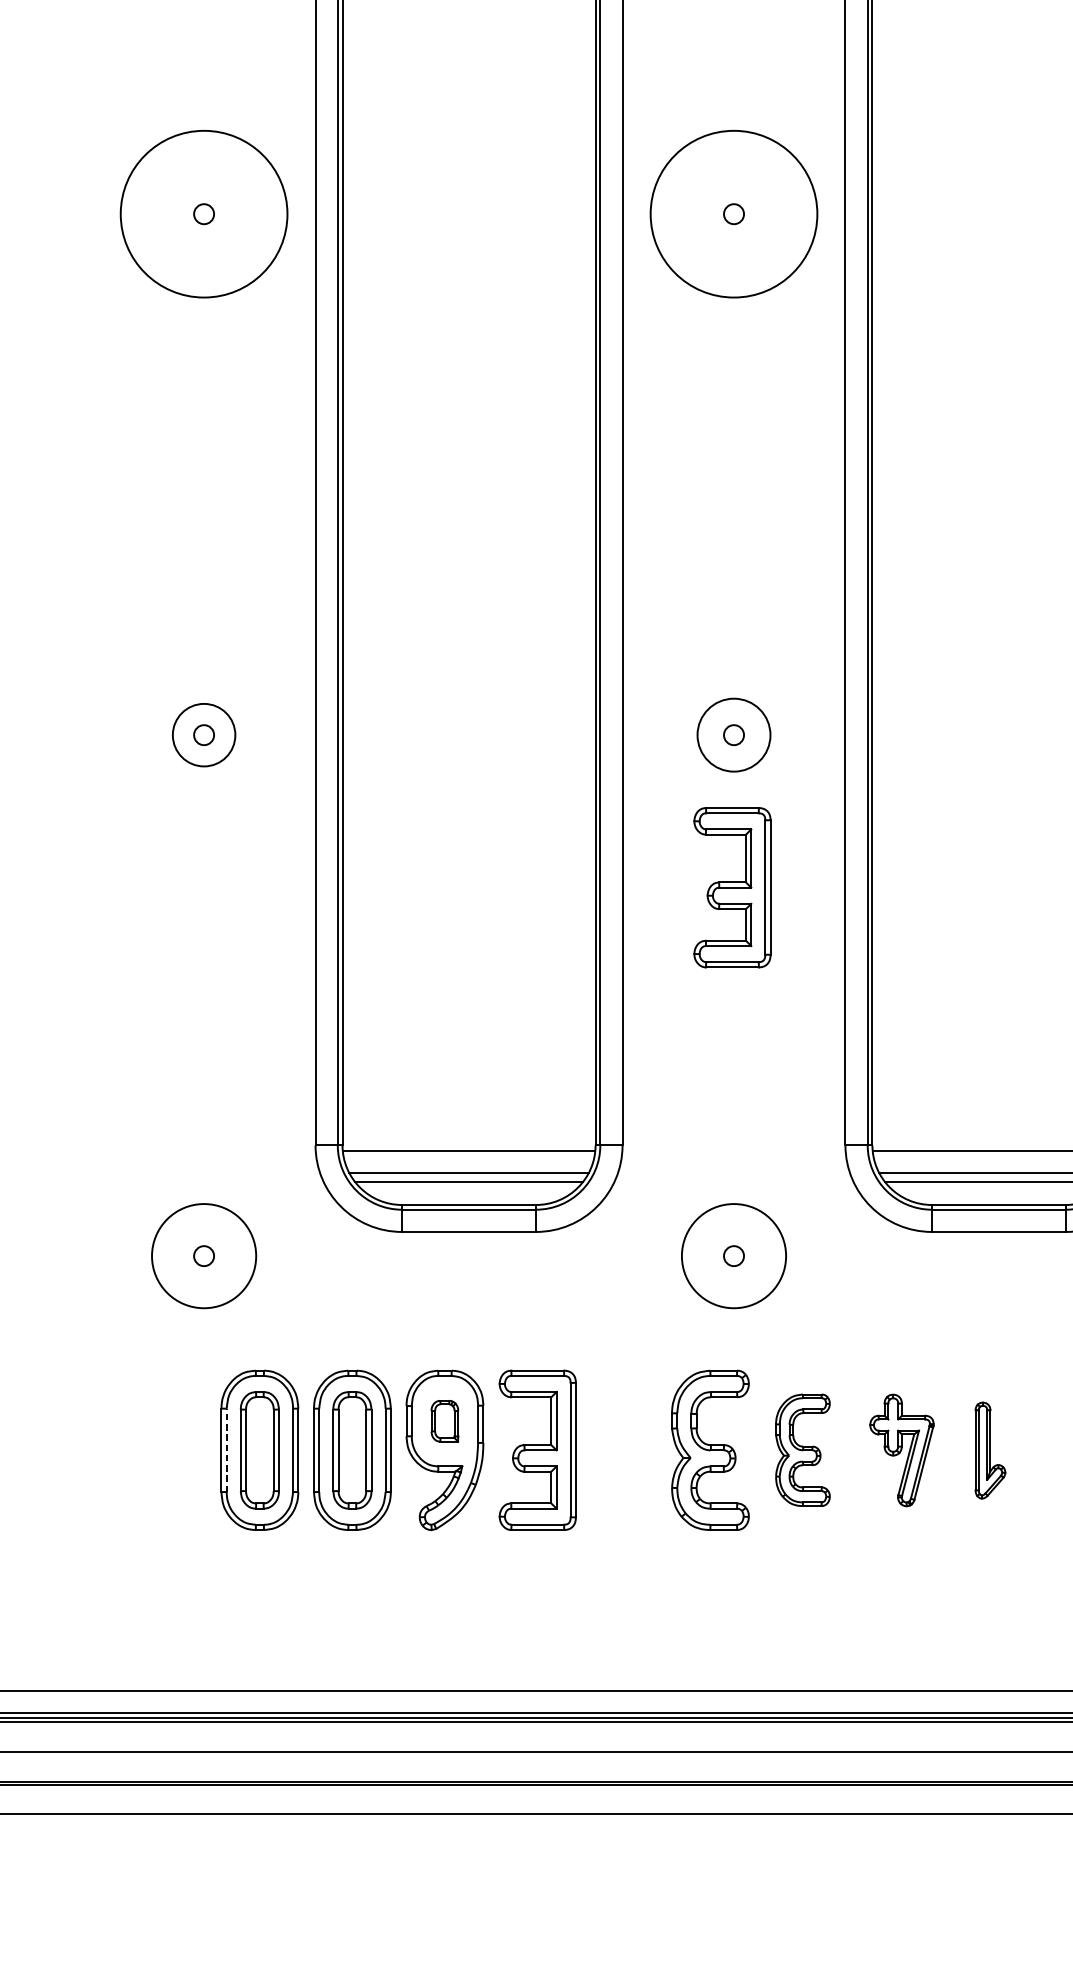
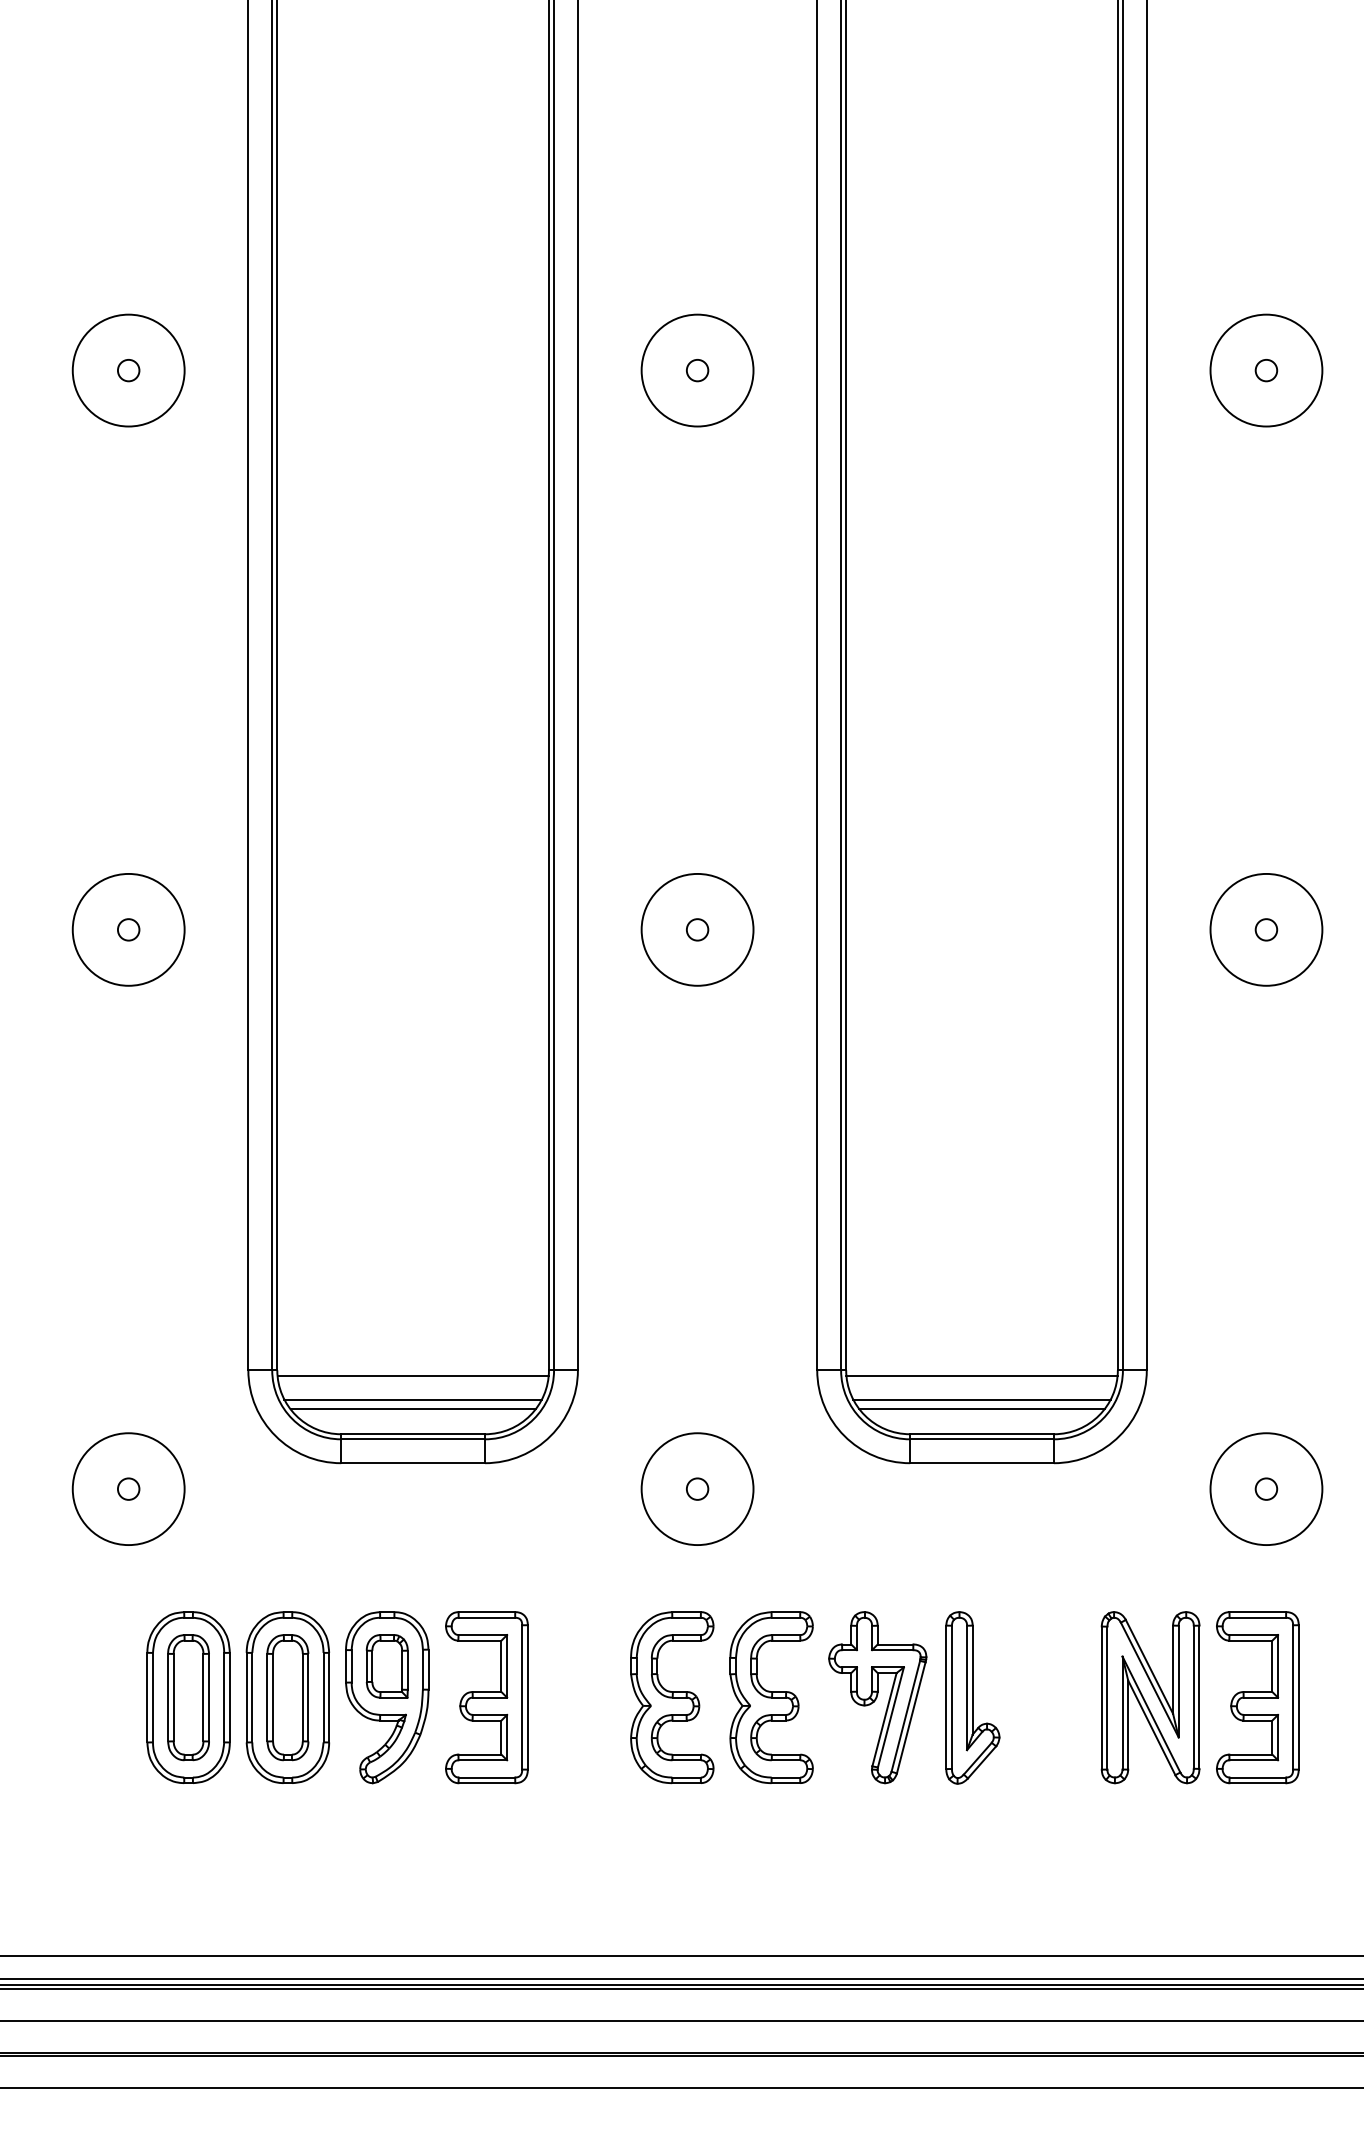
circle: (203, 214) -> (128, 370), size x0.62
circle: (733, 214) -> (697, 370), size x0.62
circle: (203, 734) -> (128, 929), size x1.67
circle: (733, 734) -> (697, 929), size x1.43
part: (732, 887) -> (695, 1093), removed
part: (444, 1421) -> (386, 1666), size x1.43
line: (226, 1450) -> (152, 1697), dashed -> solid
part: (802, 1450) -> (771, 1697), size x1.43
part: (901, 1450) -> (877, 1697), size x1.43
part: (990, 1450) -> (972, 1697), size x1.67

